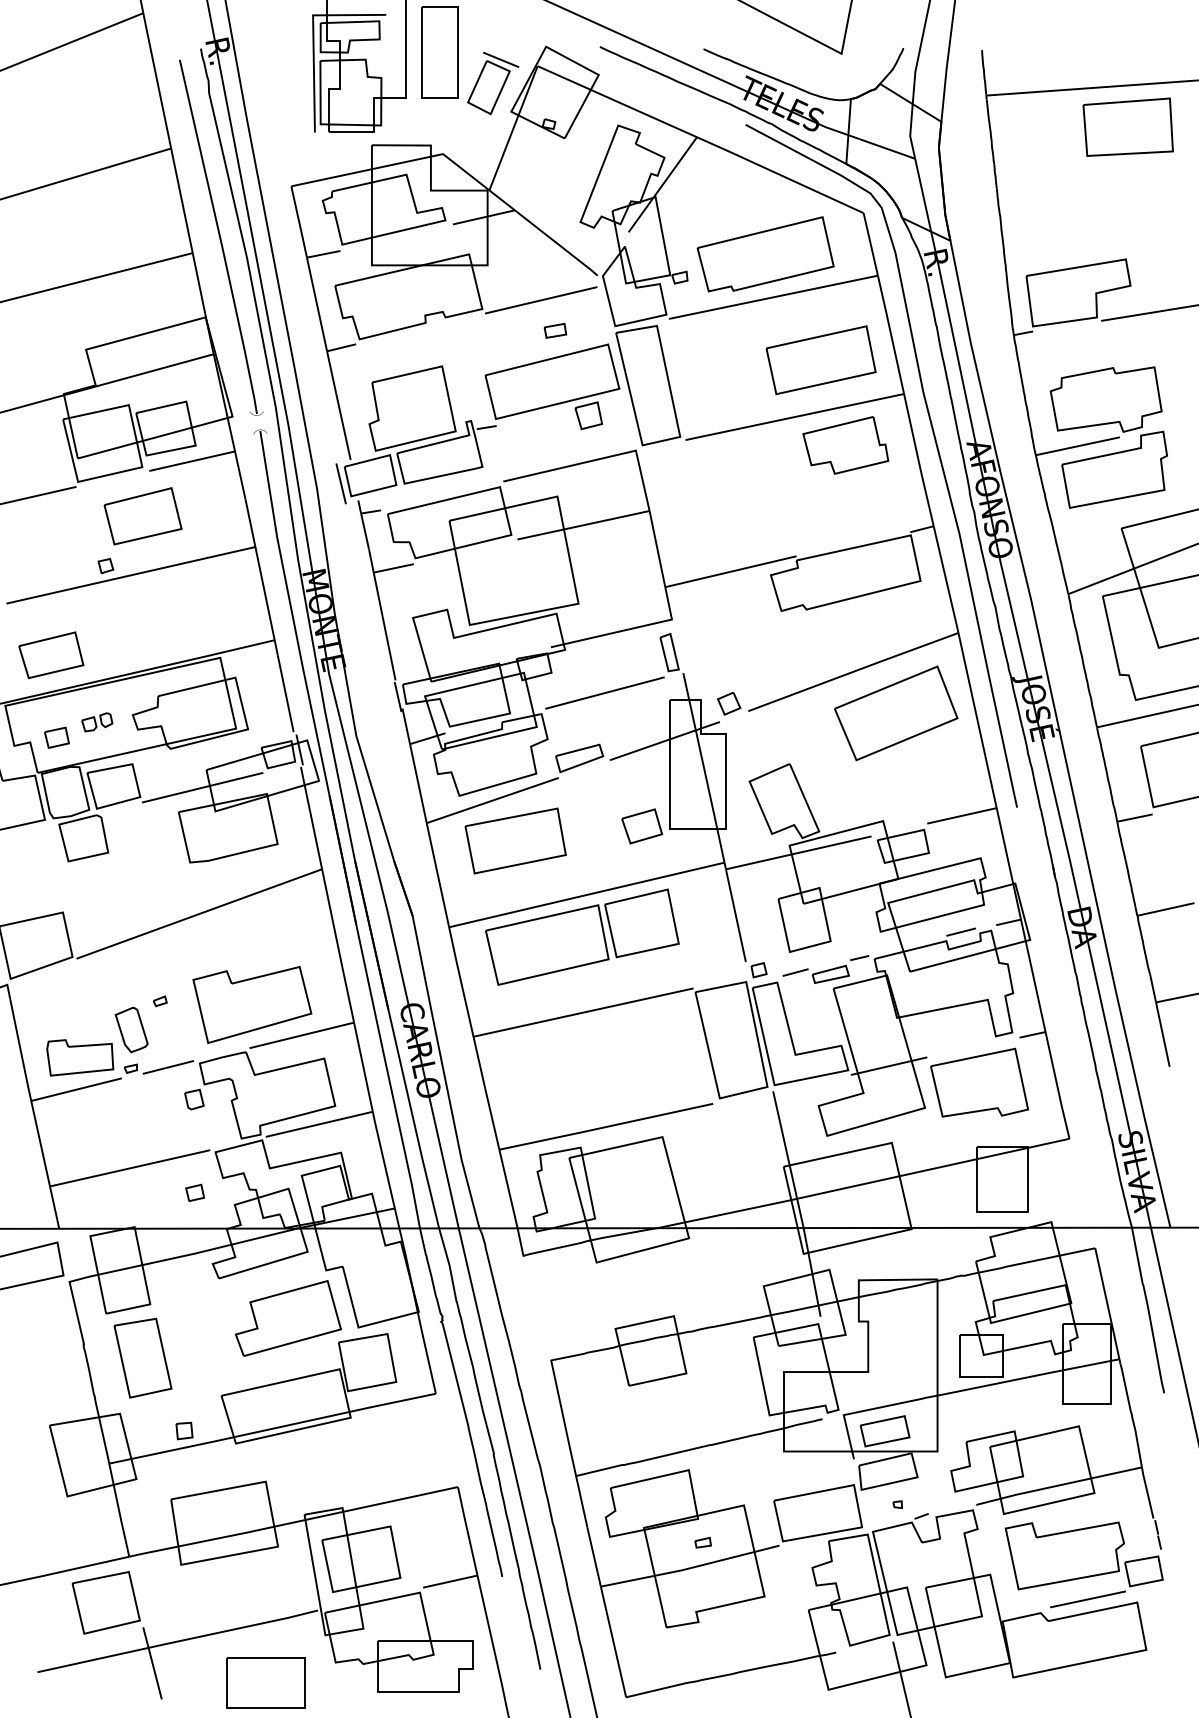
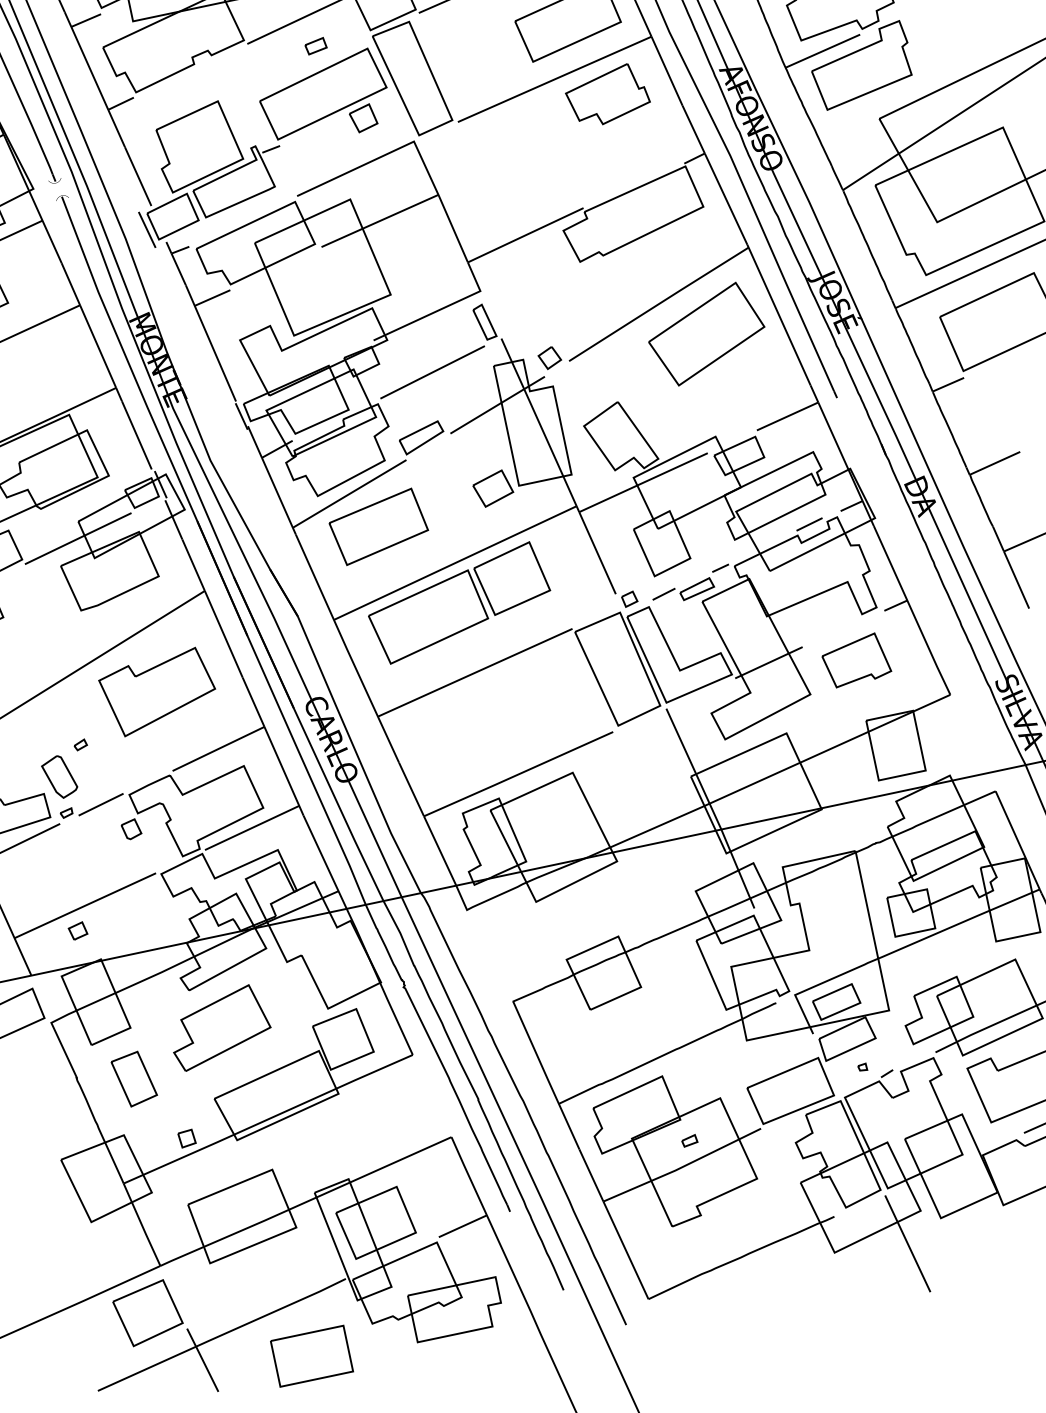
part: (252, 1004) -> (158, 691), moved
part: (979, 1082) -> (855, 660), size x0.7
part: (195, 1192) -> (78, 930), moved
part: (287, 1318) -> (218, 1027), moved
part: (142, 1357) -> (133, 1078), size x0.7

